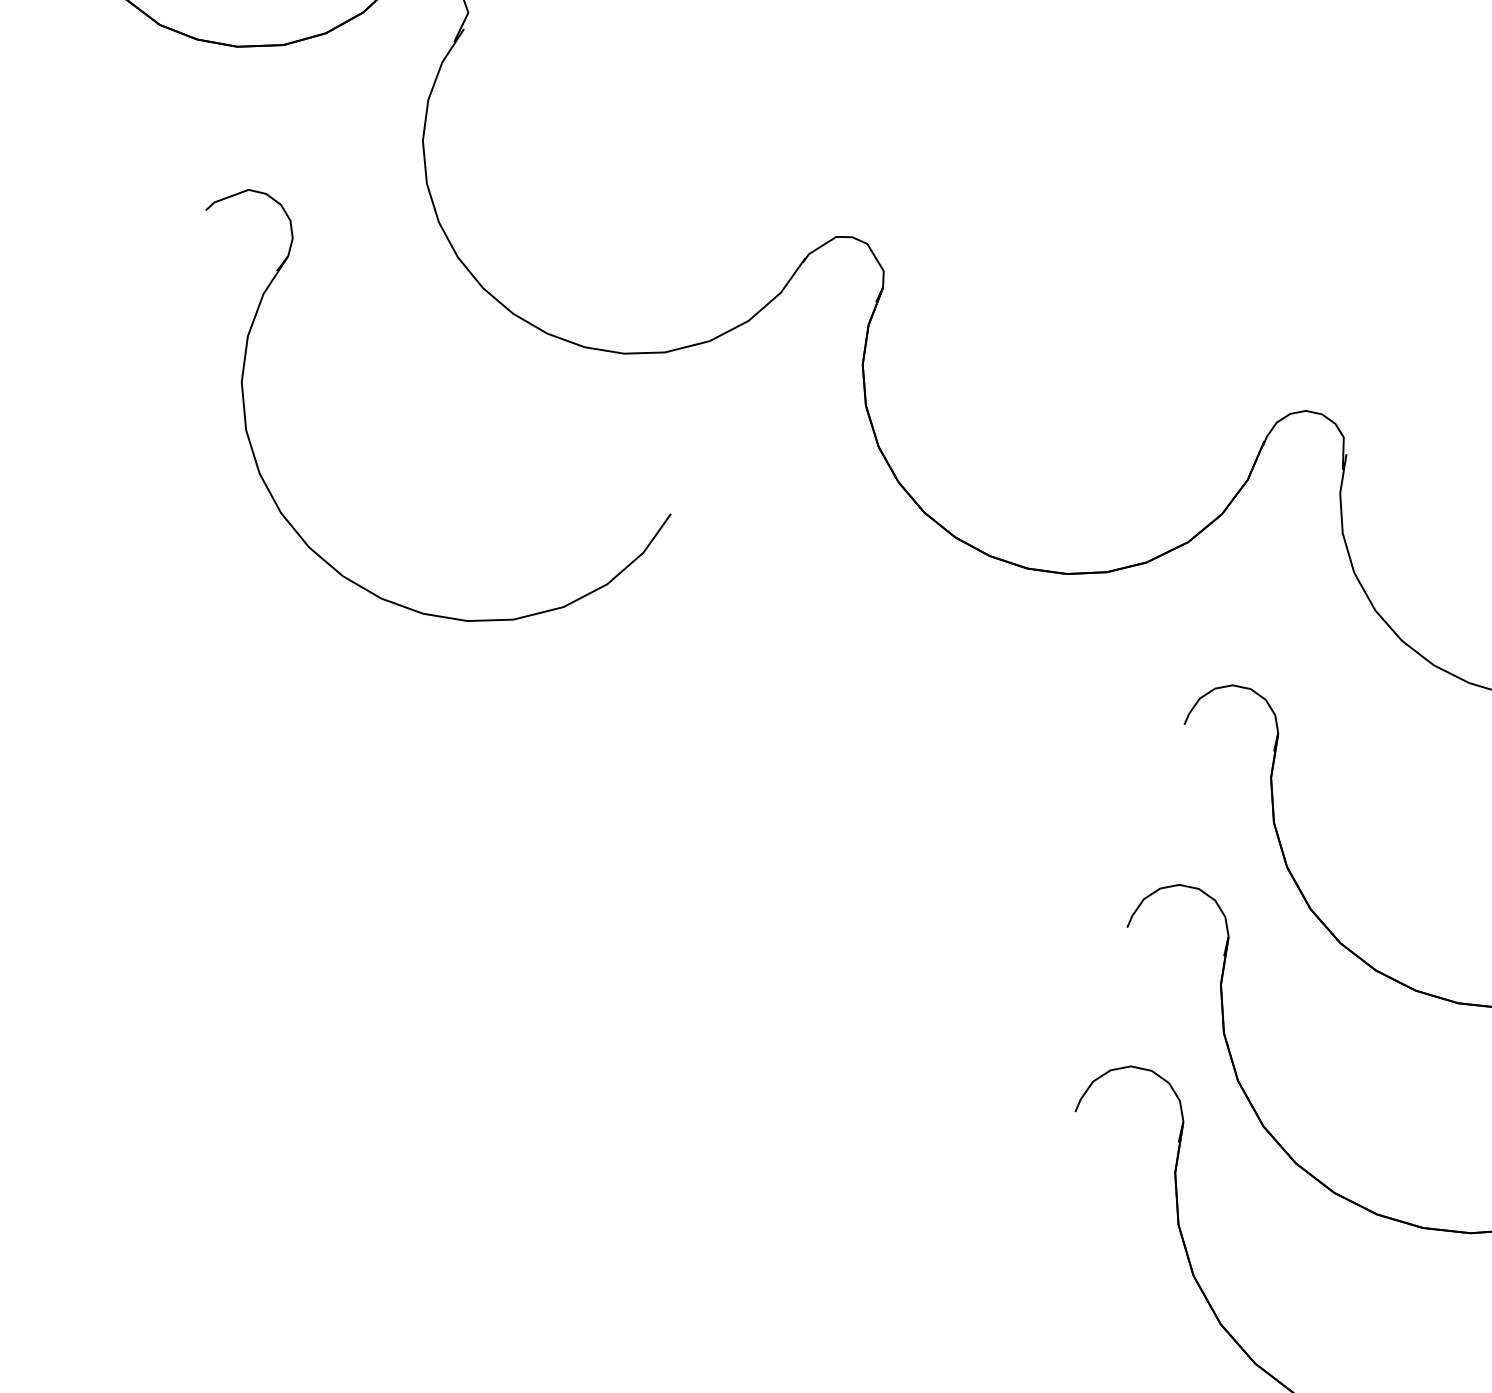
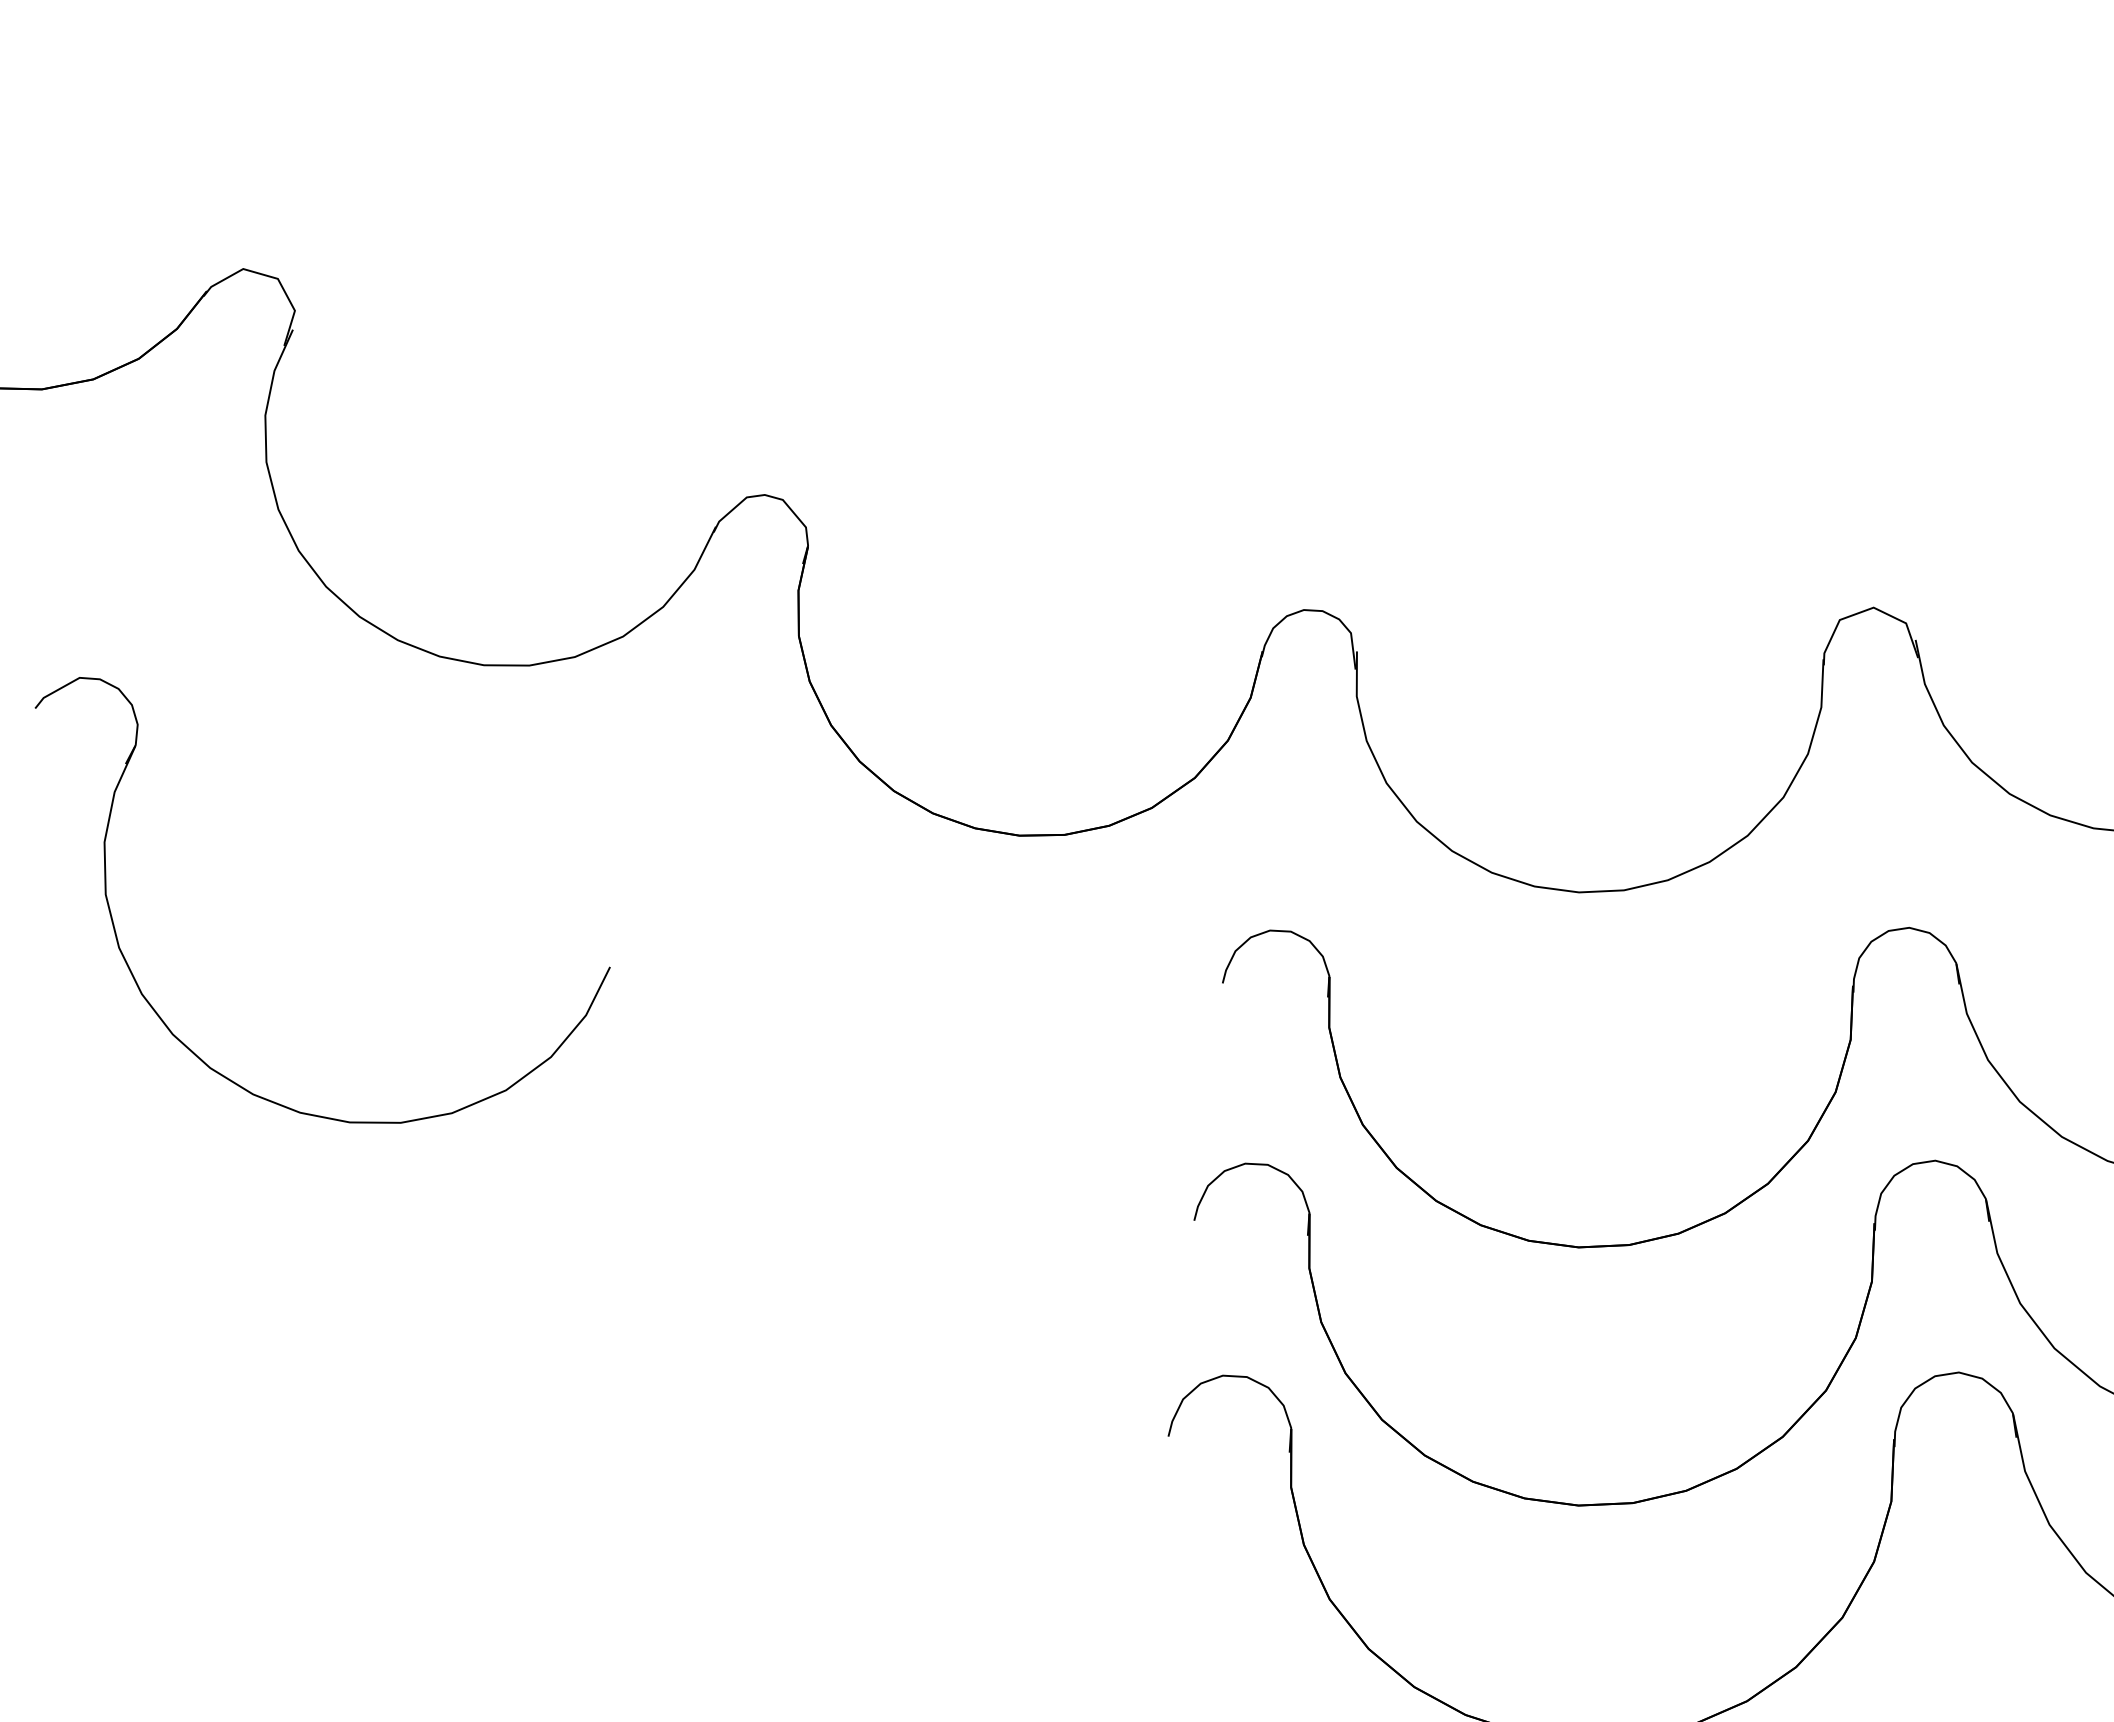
part: (295, 528) -> (191, 1049), moved

